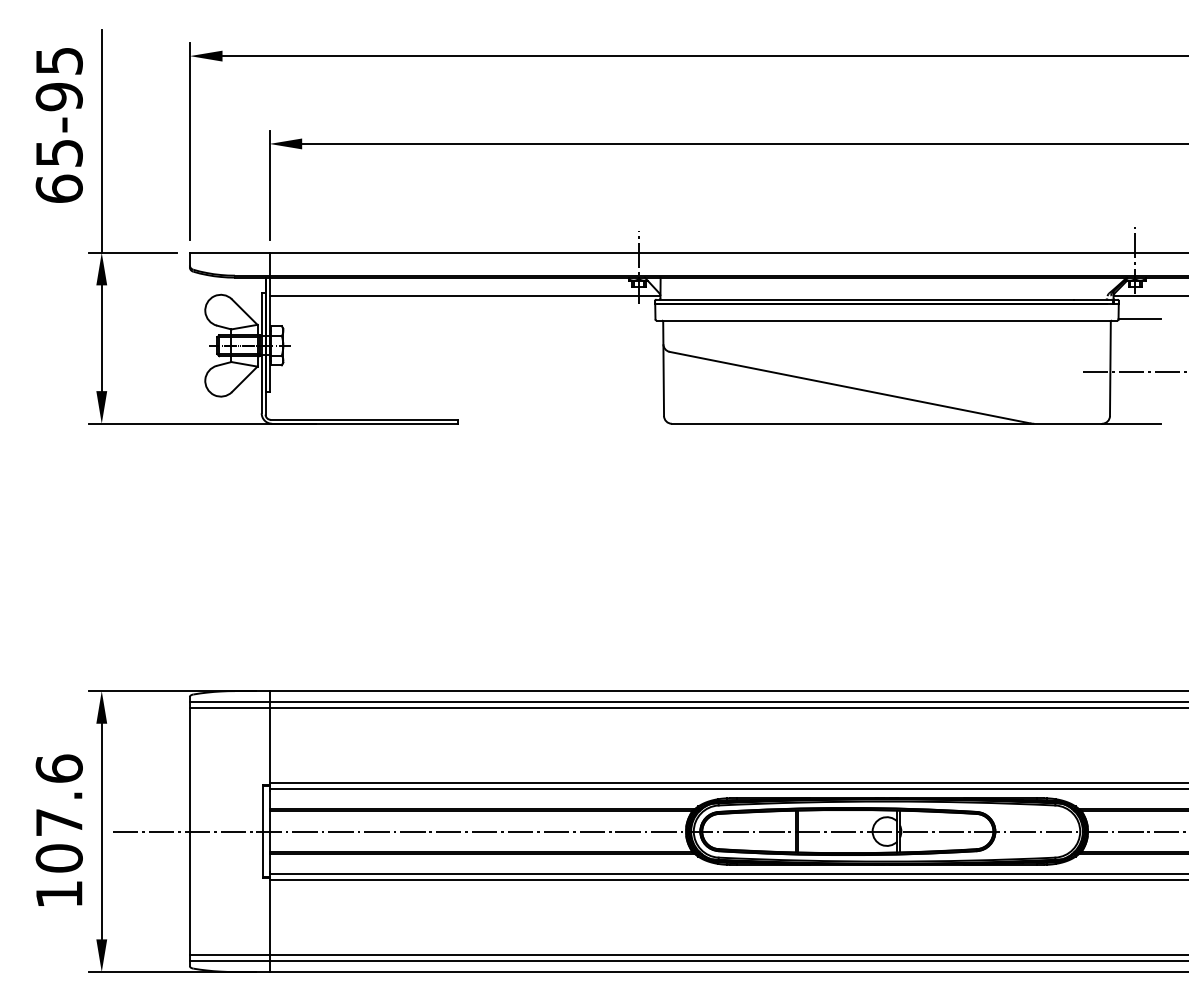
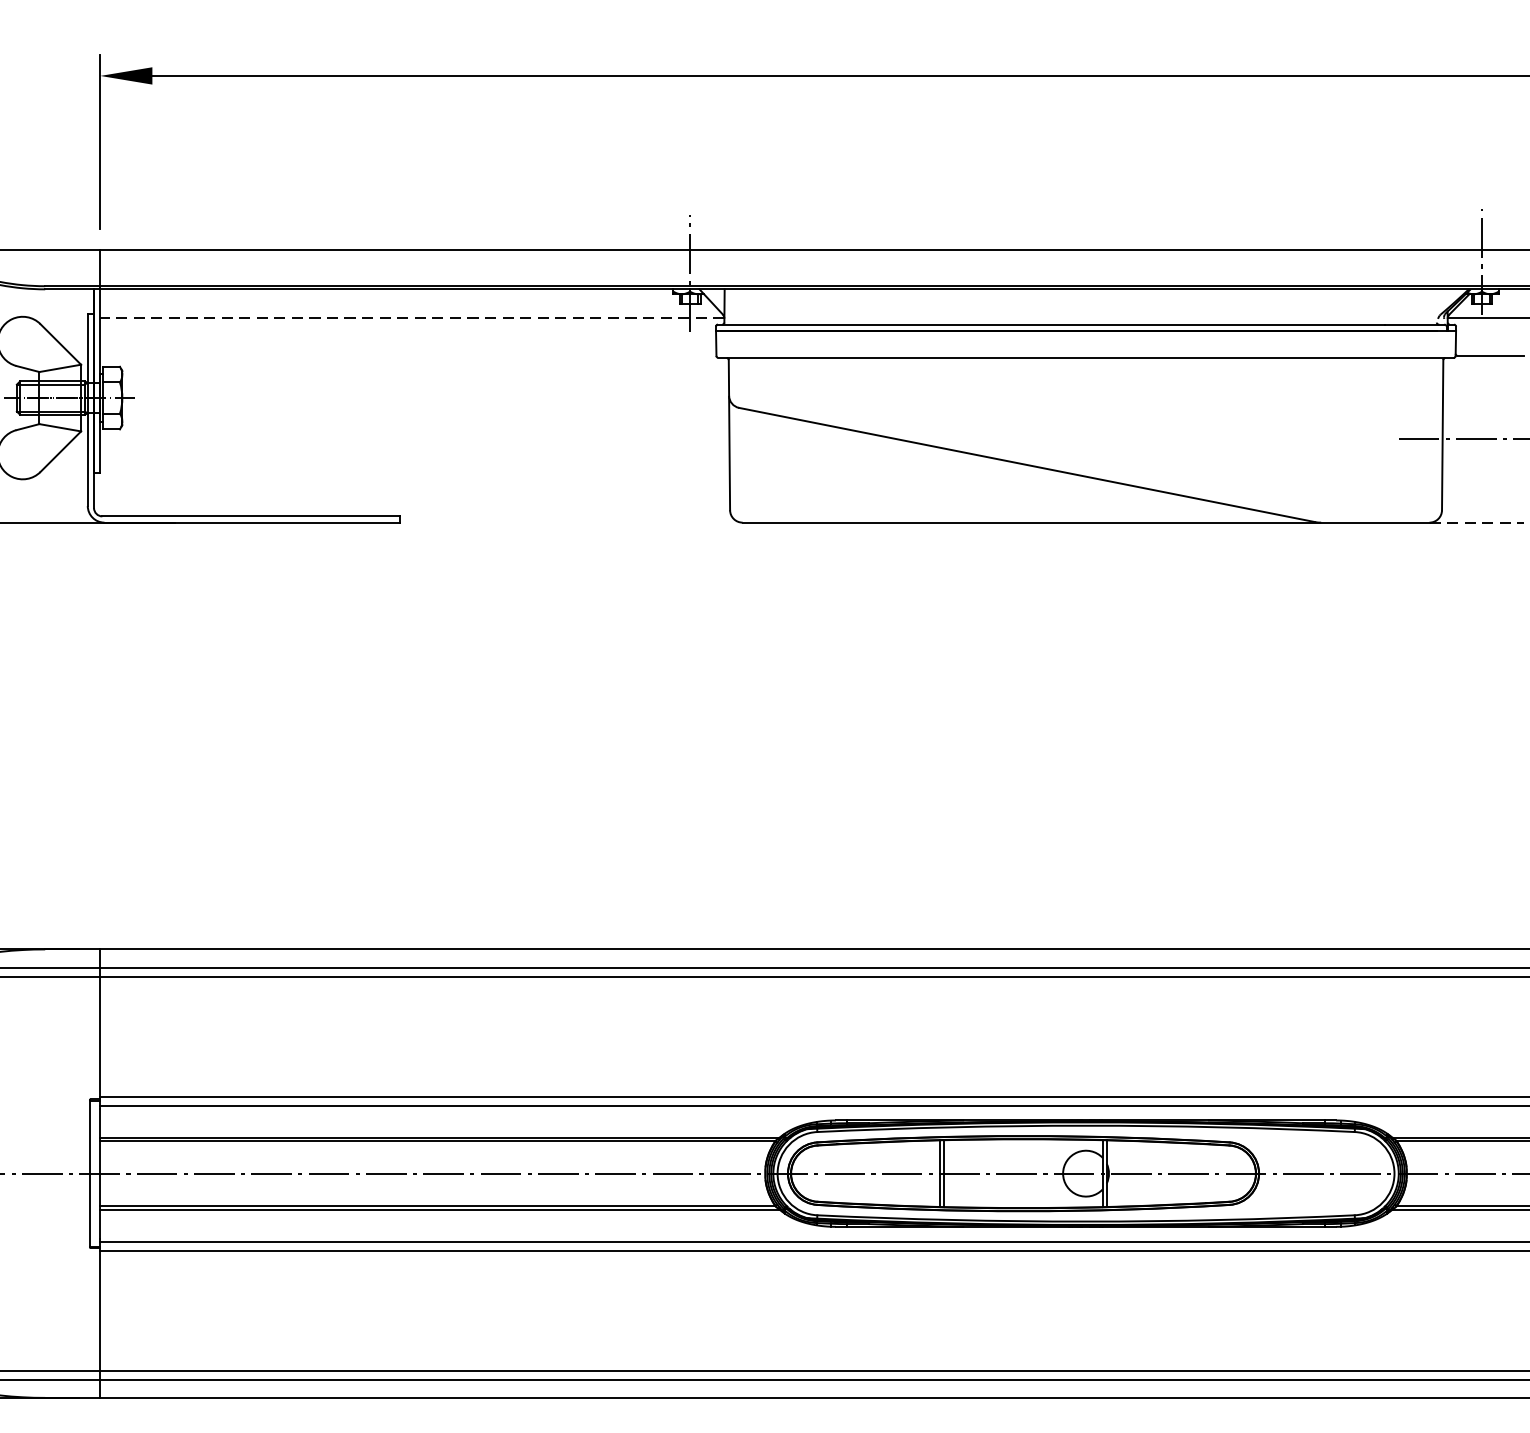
line: (464, 295) -> (411, 317), solid -> dashed
line: (1131, 423) -> (1476, 522), solid -> dashed

